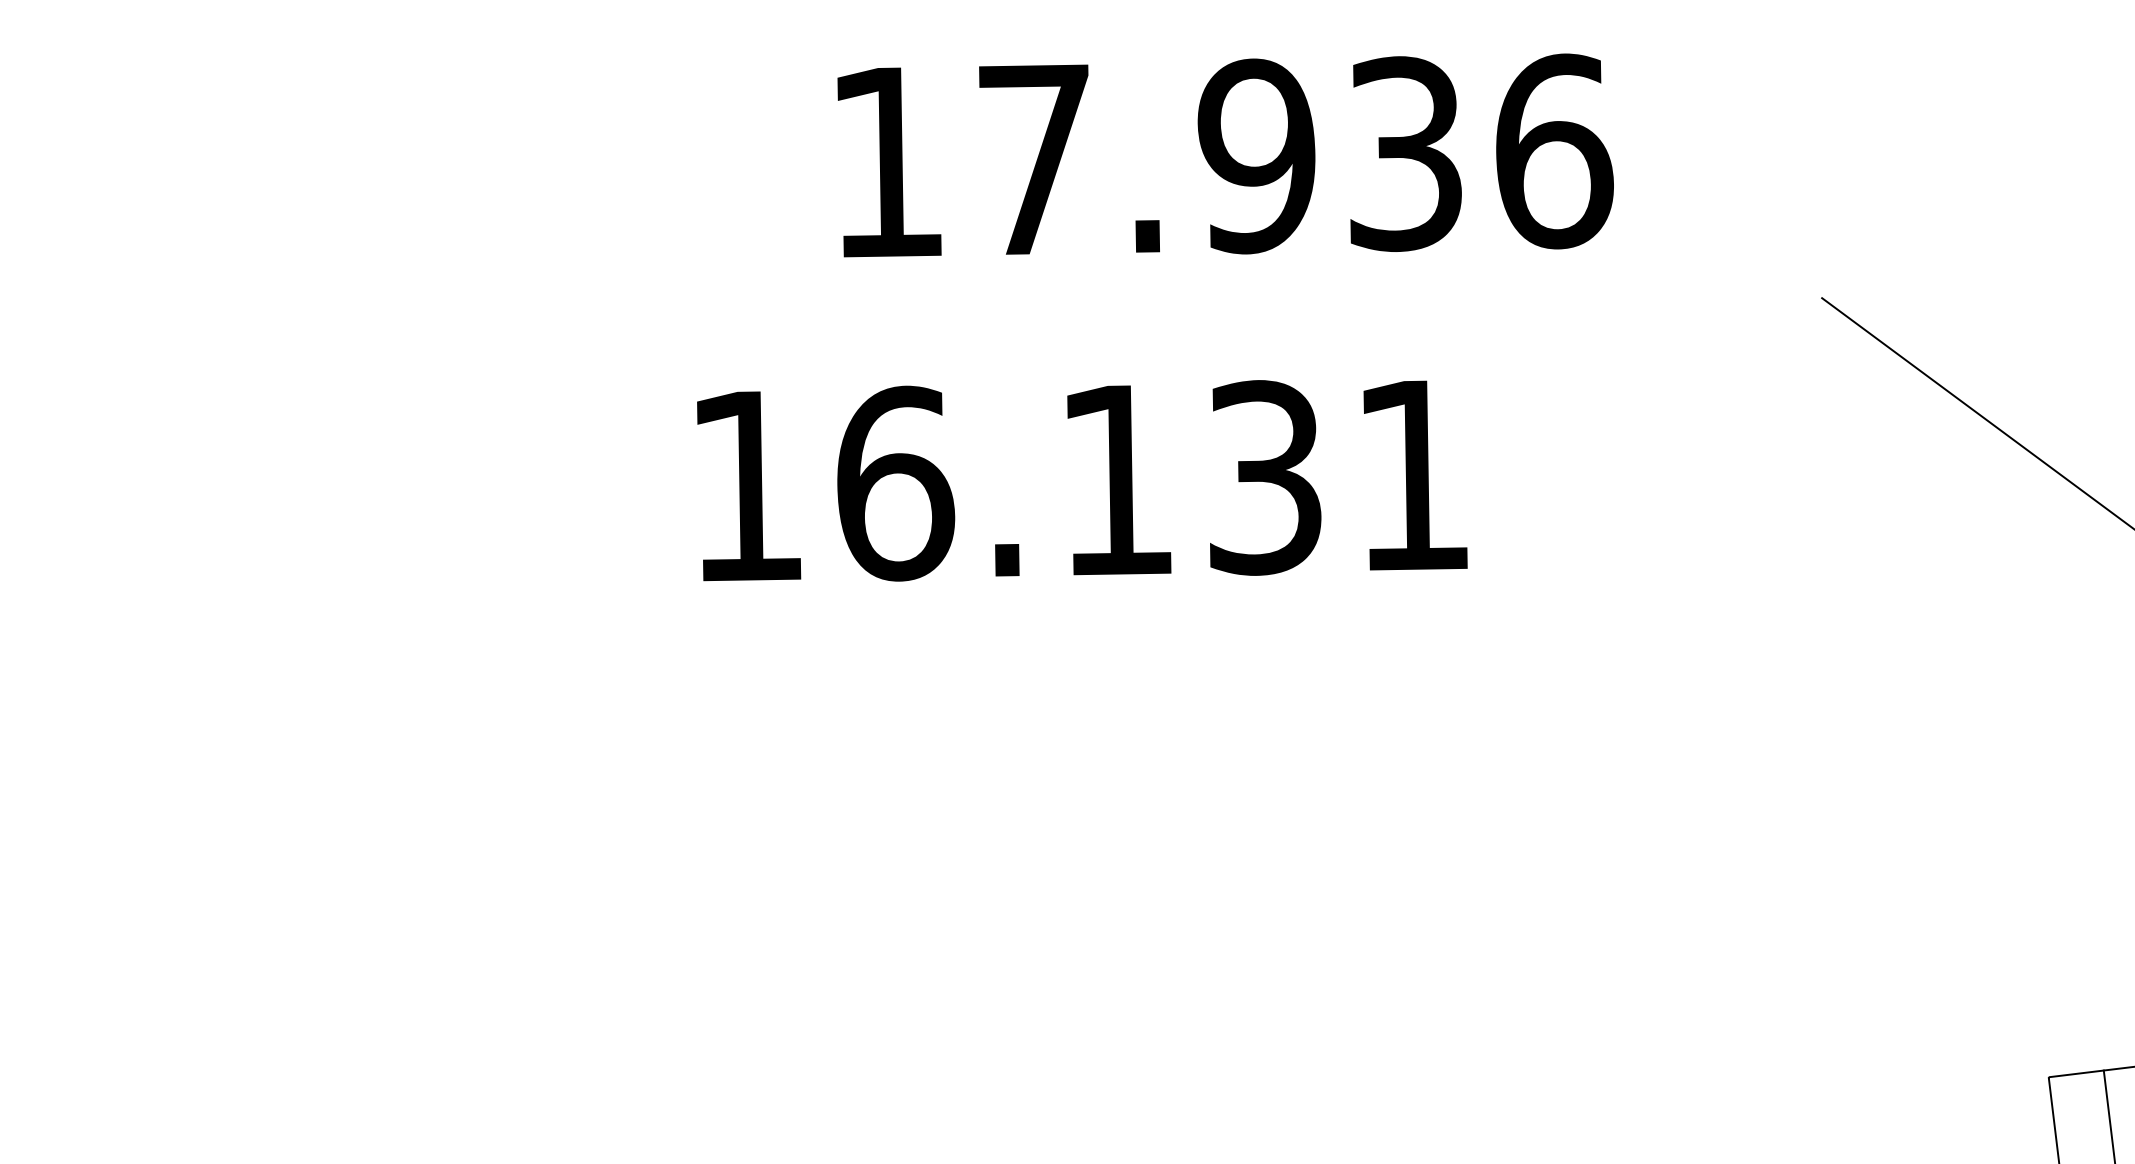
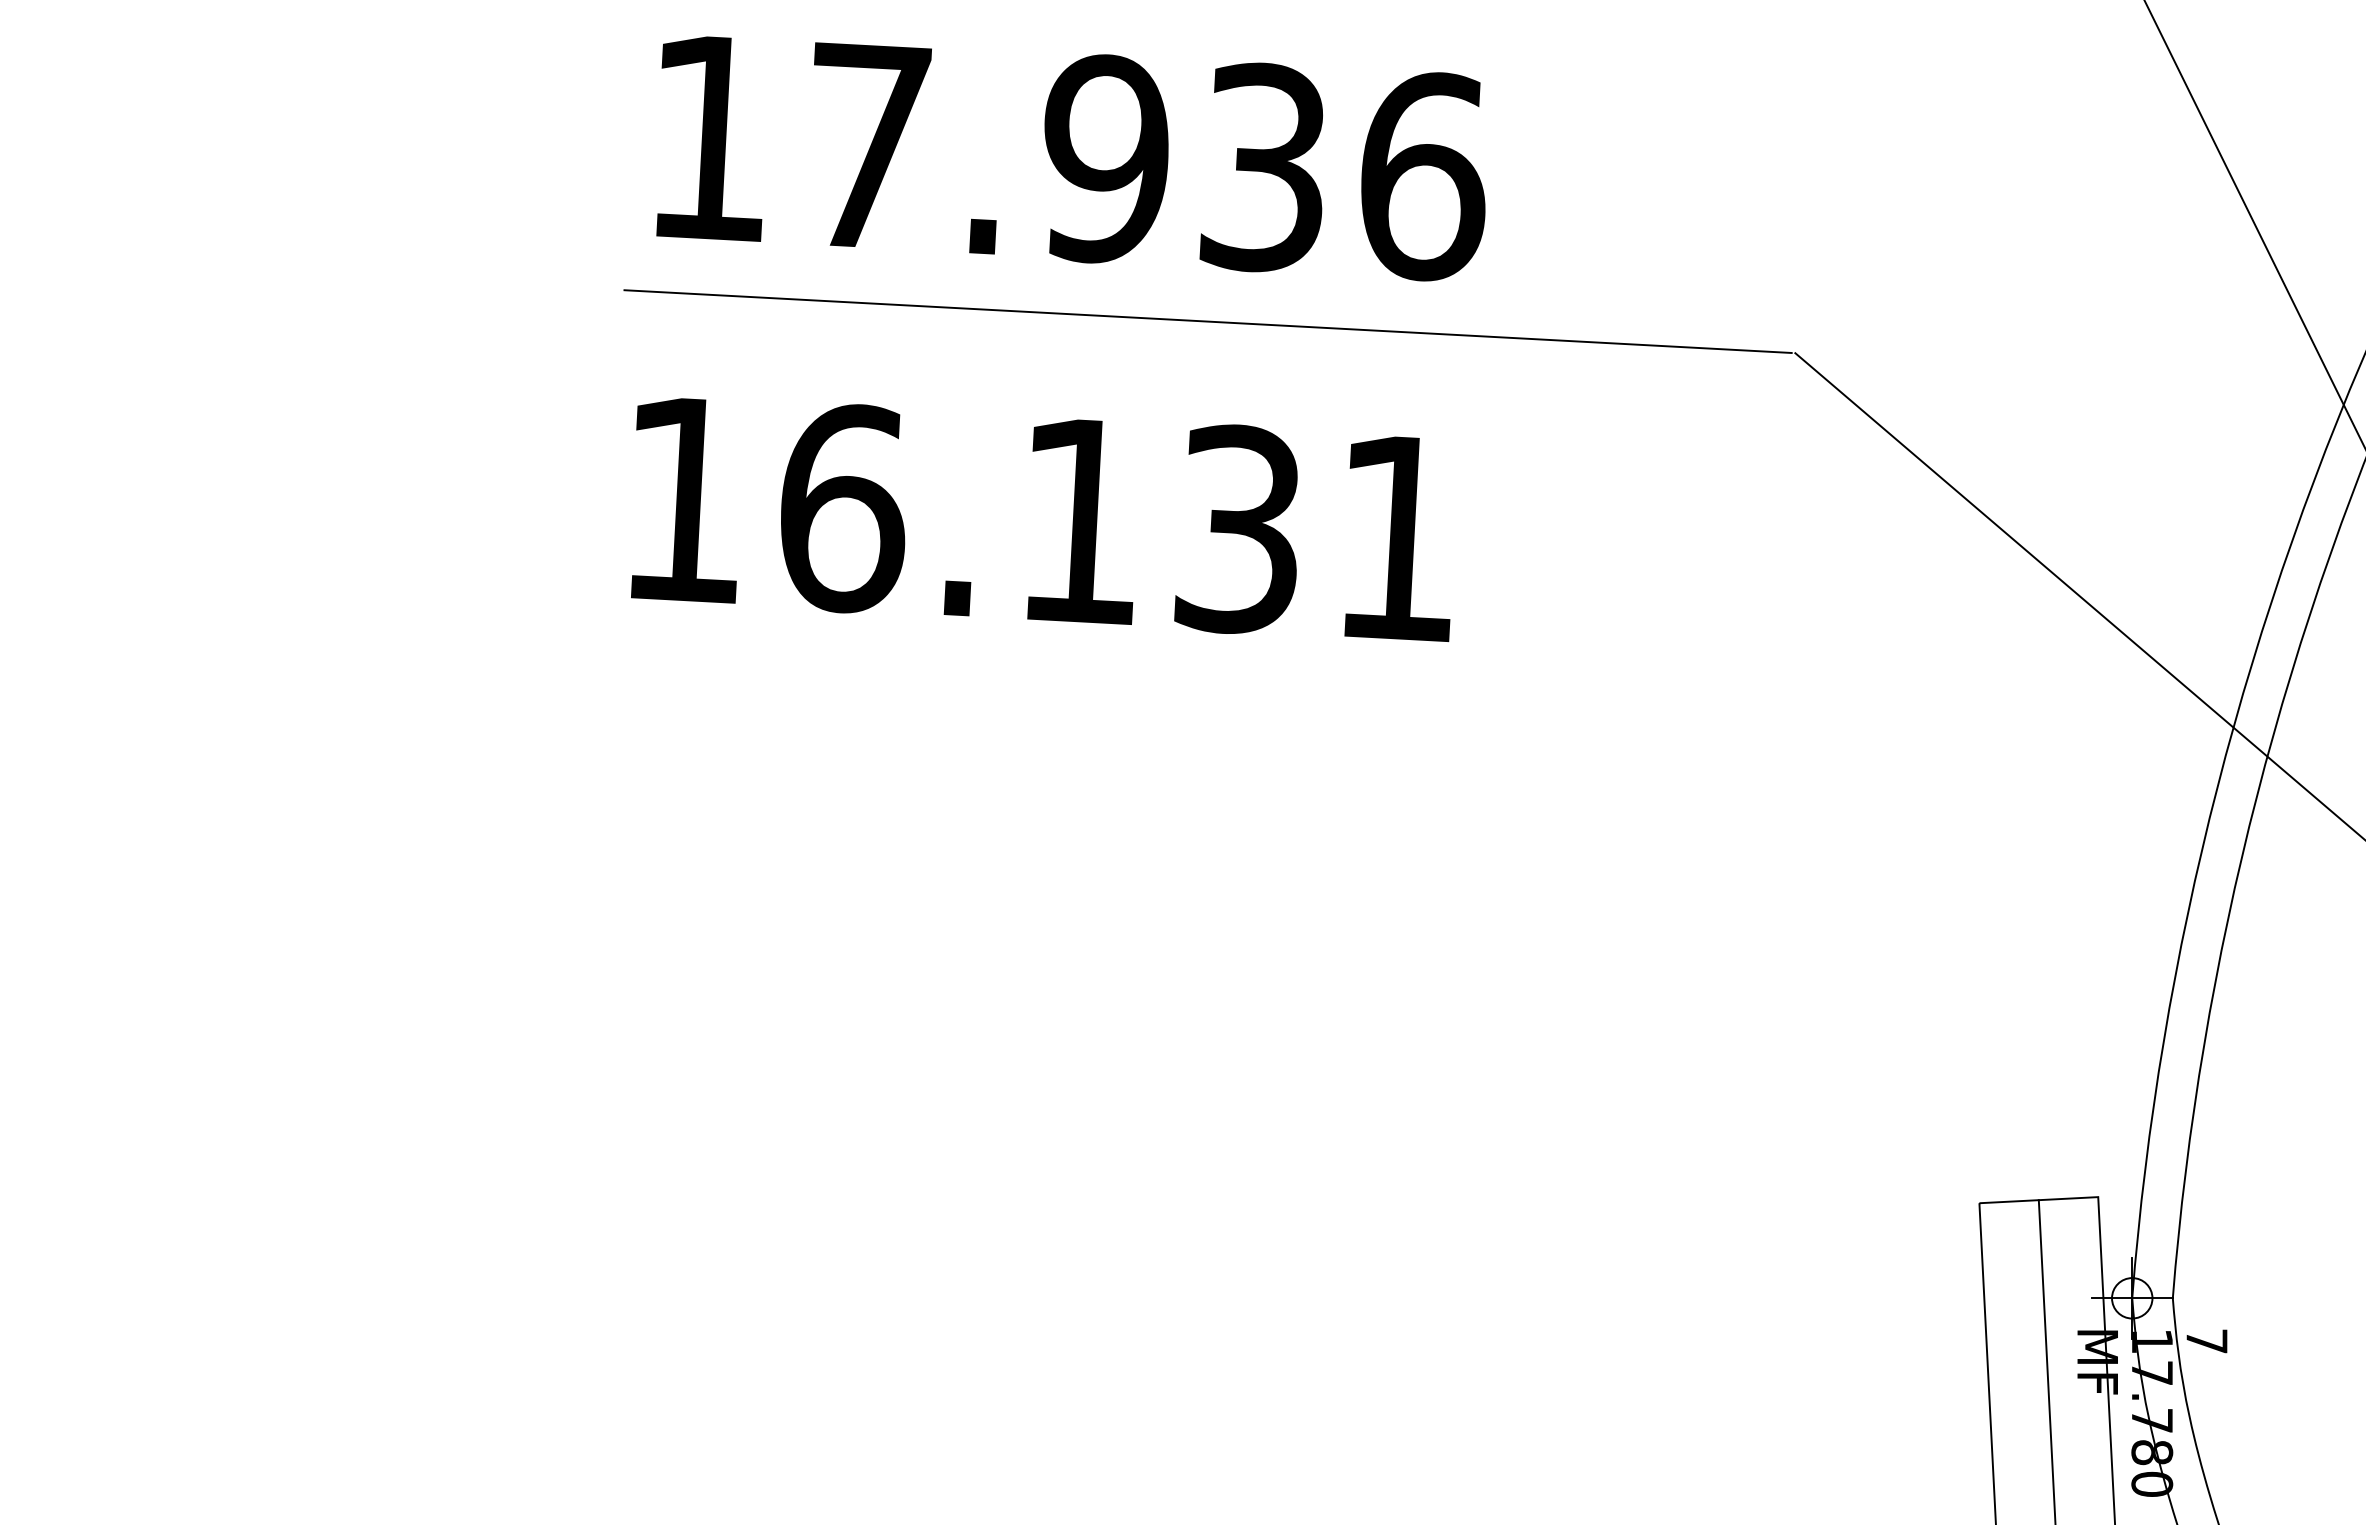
text: (1224, 157) -> (1070, 158), moved
line: (1272, 306) -> (1207, 321), added
text: (1079, 481) -> (1040, 519), moved

